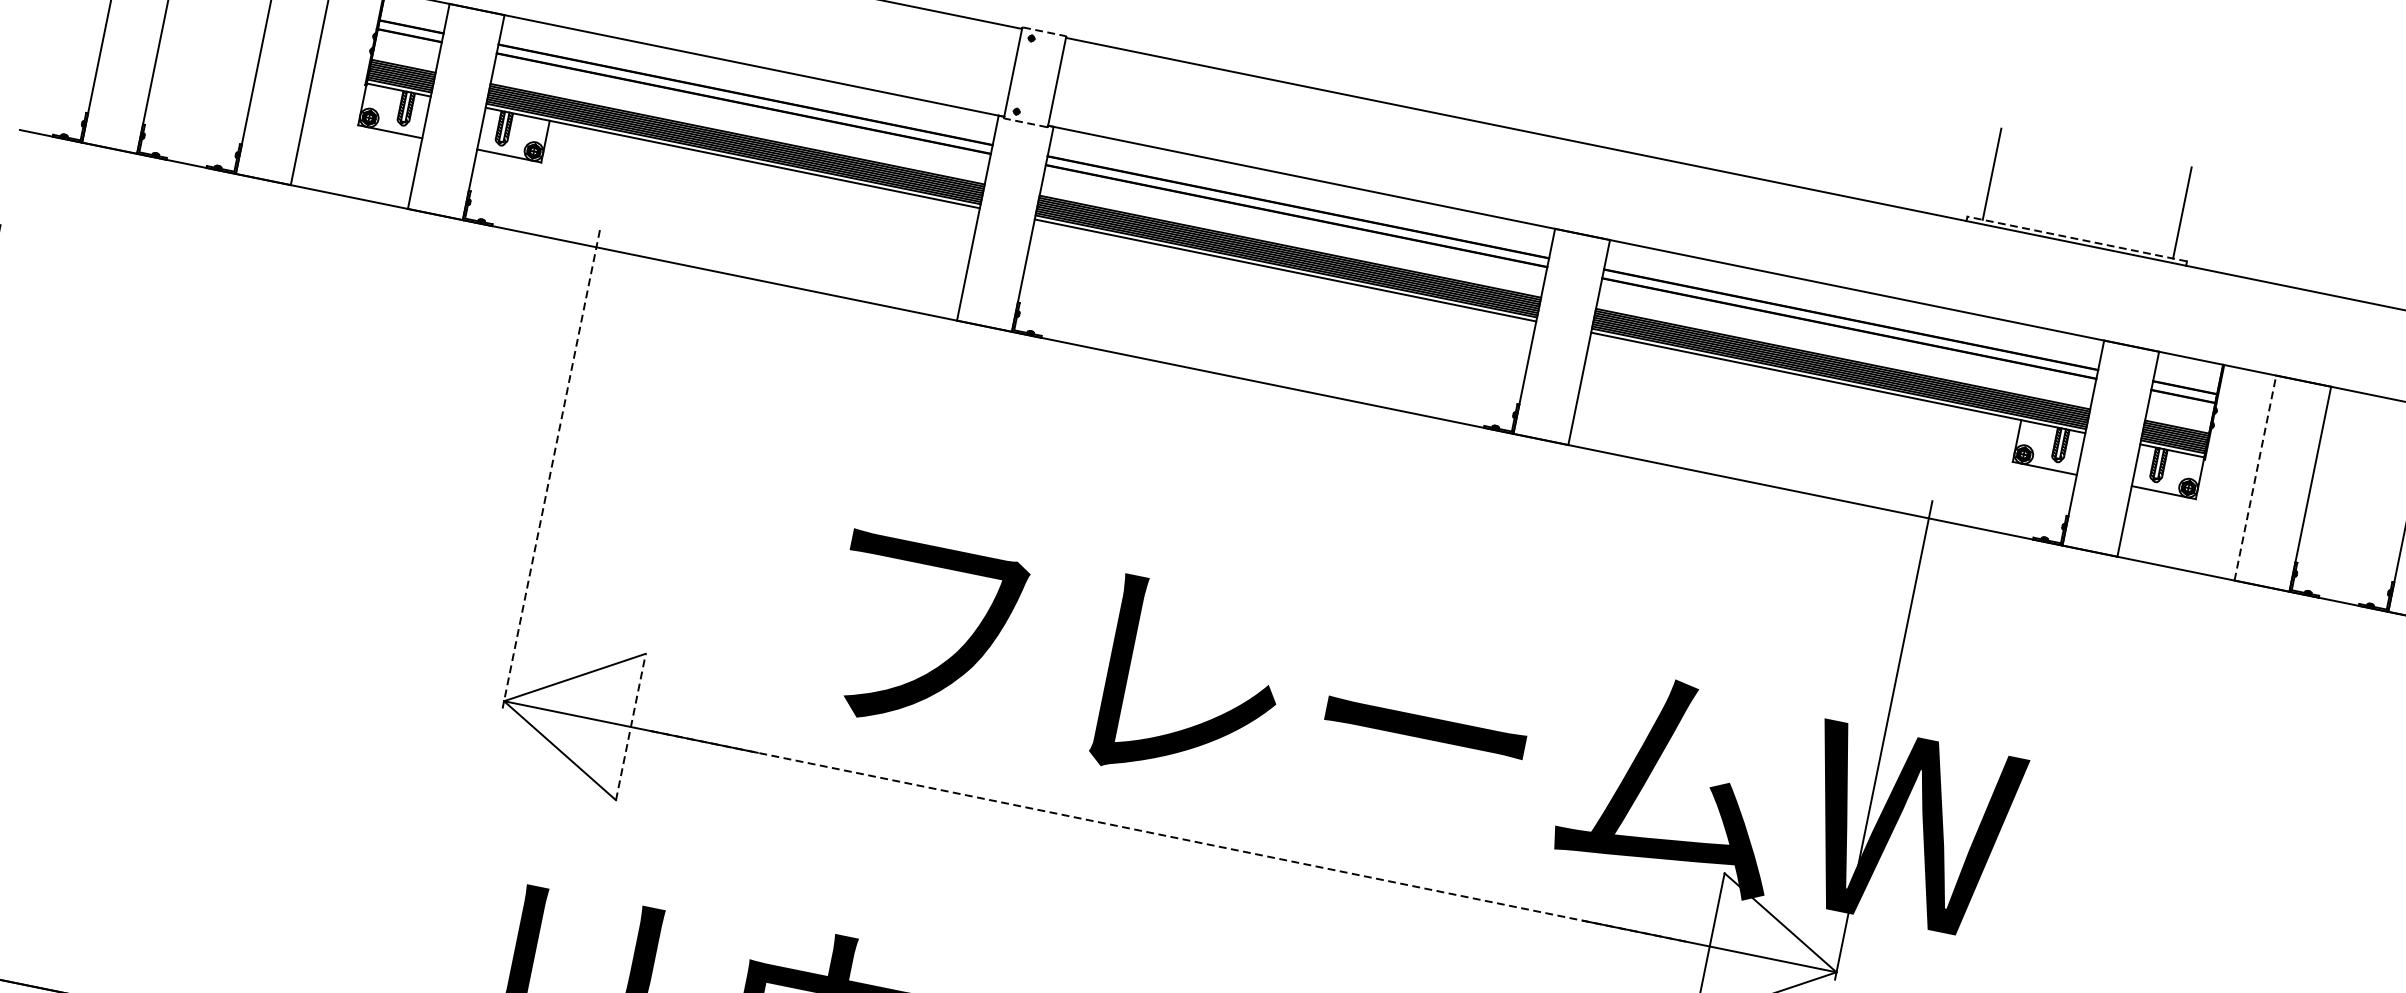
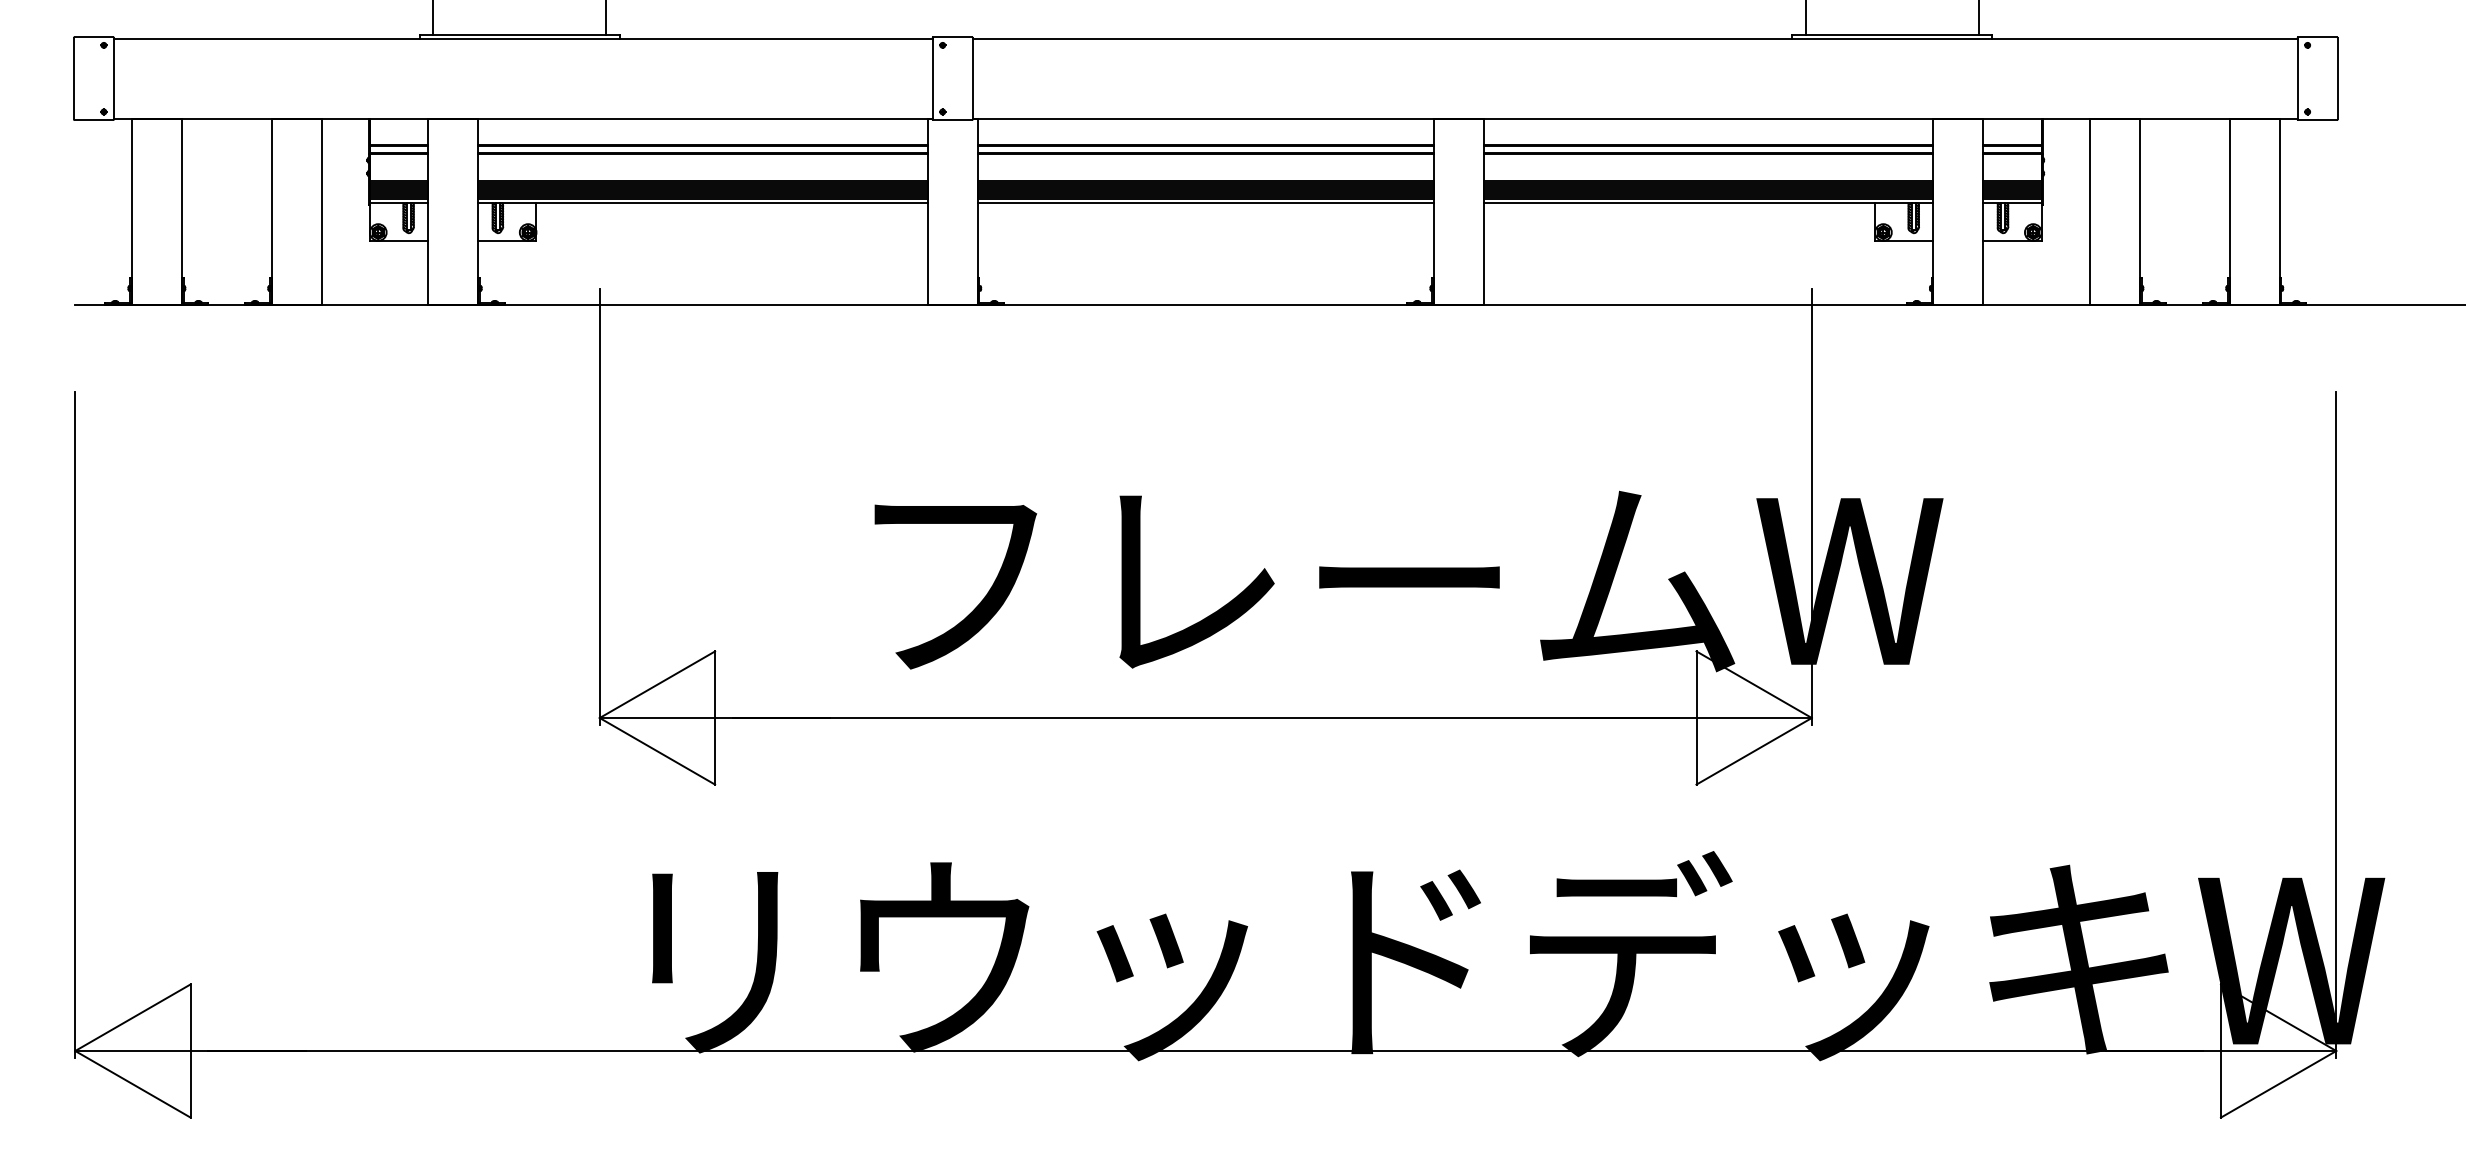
line: (1045, 32) -> (953, 37), dashed -> solid
line: (1025, 123) -> (952, 120), dashed -> solid
line: (2076, 238) -> (1891, 34), dashed -> solid
line: (550, 469) -> (599, 507), dashed -> solid
line: (2255, 477) -> (2089, 211), dashed -> solid
line: (631, 727) -> (715, 718), dashed -> solid
line: (1169, 837) -> (1205, 718), dashed -> solid

